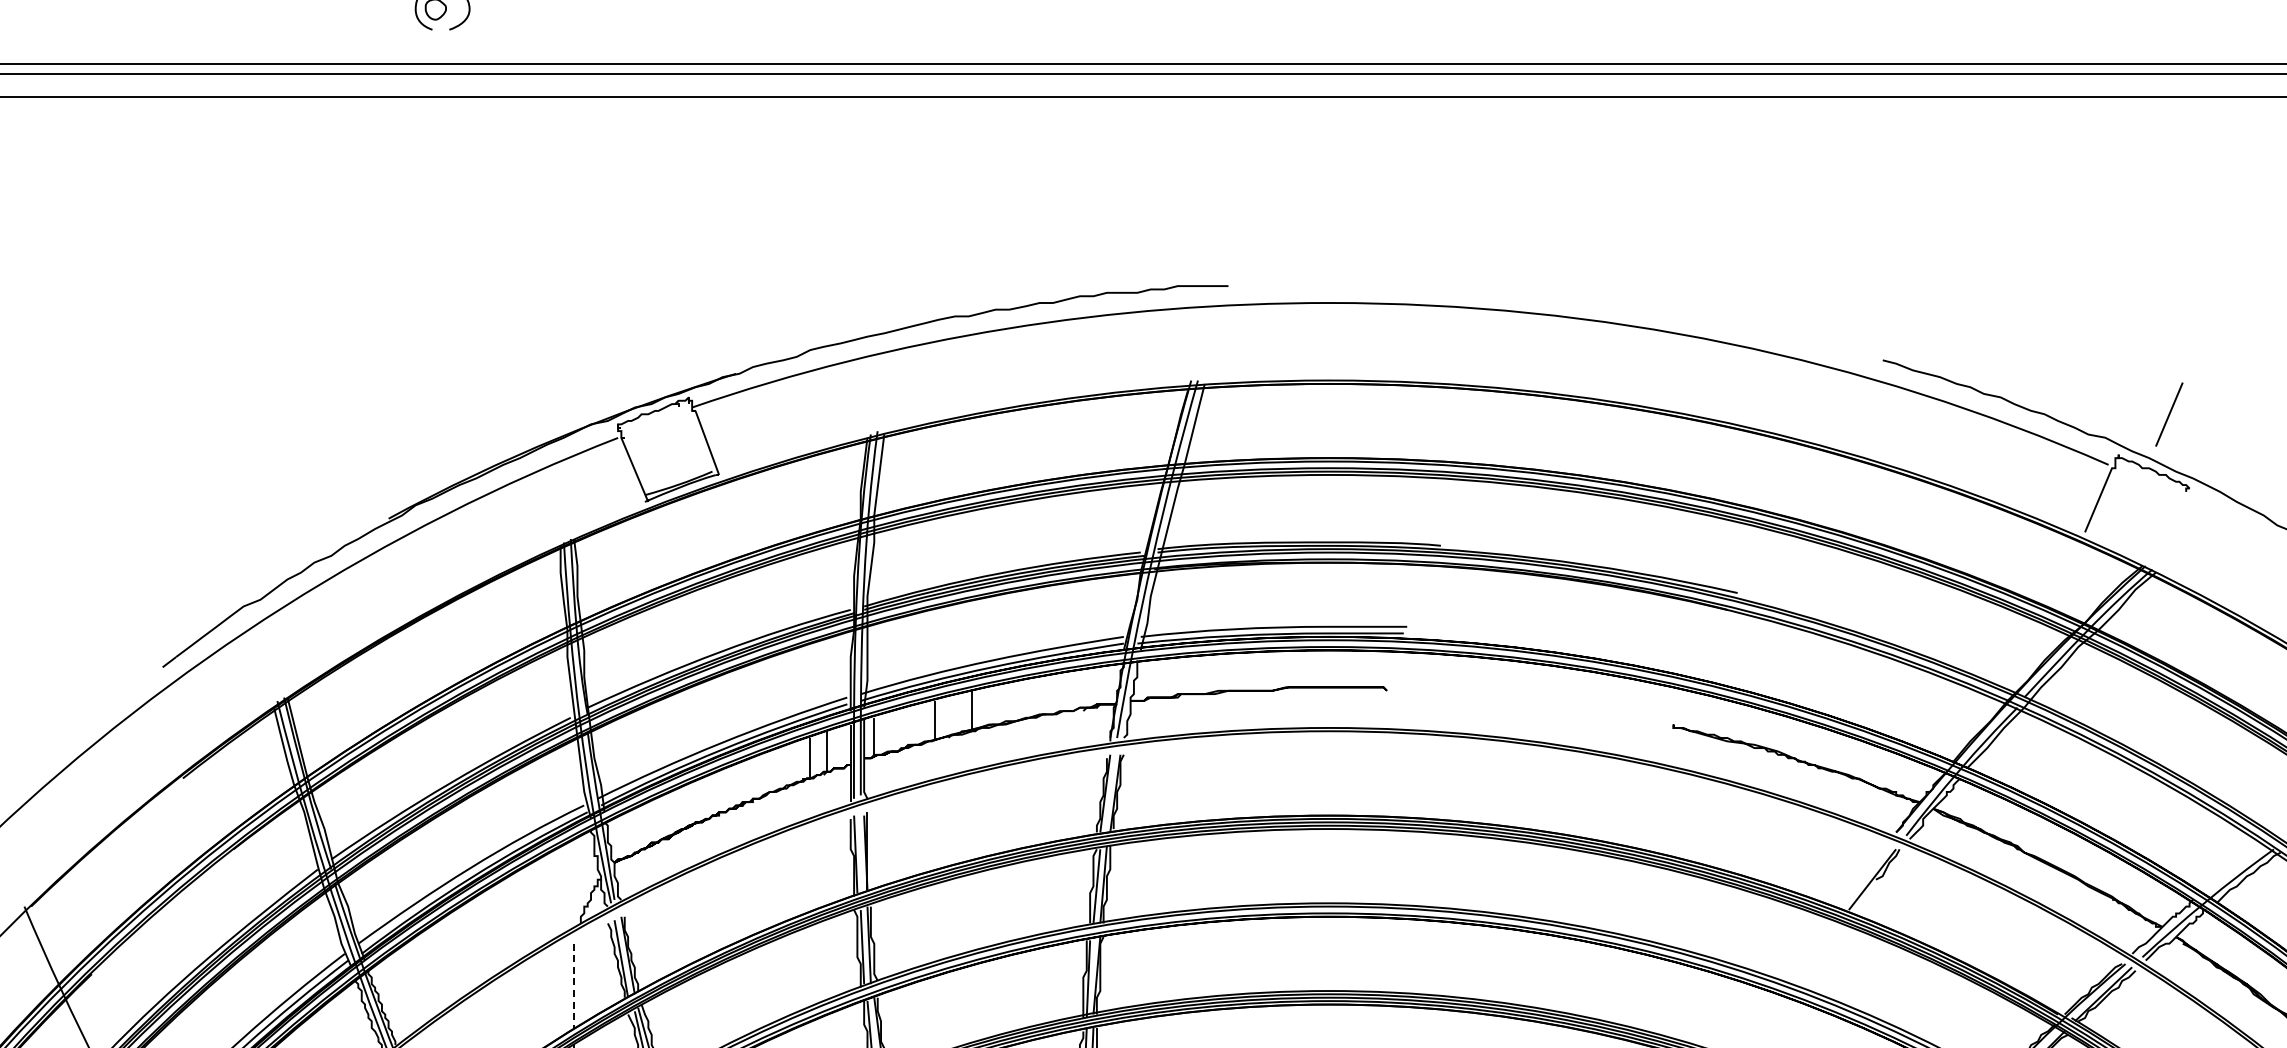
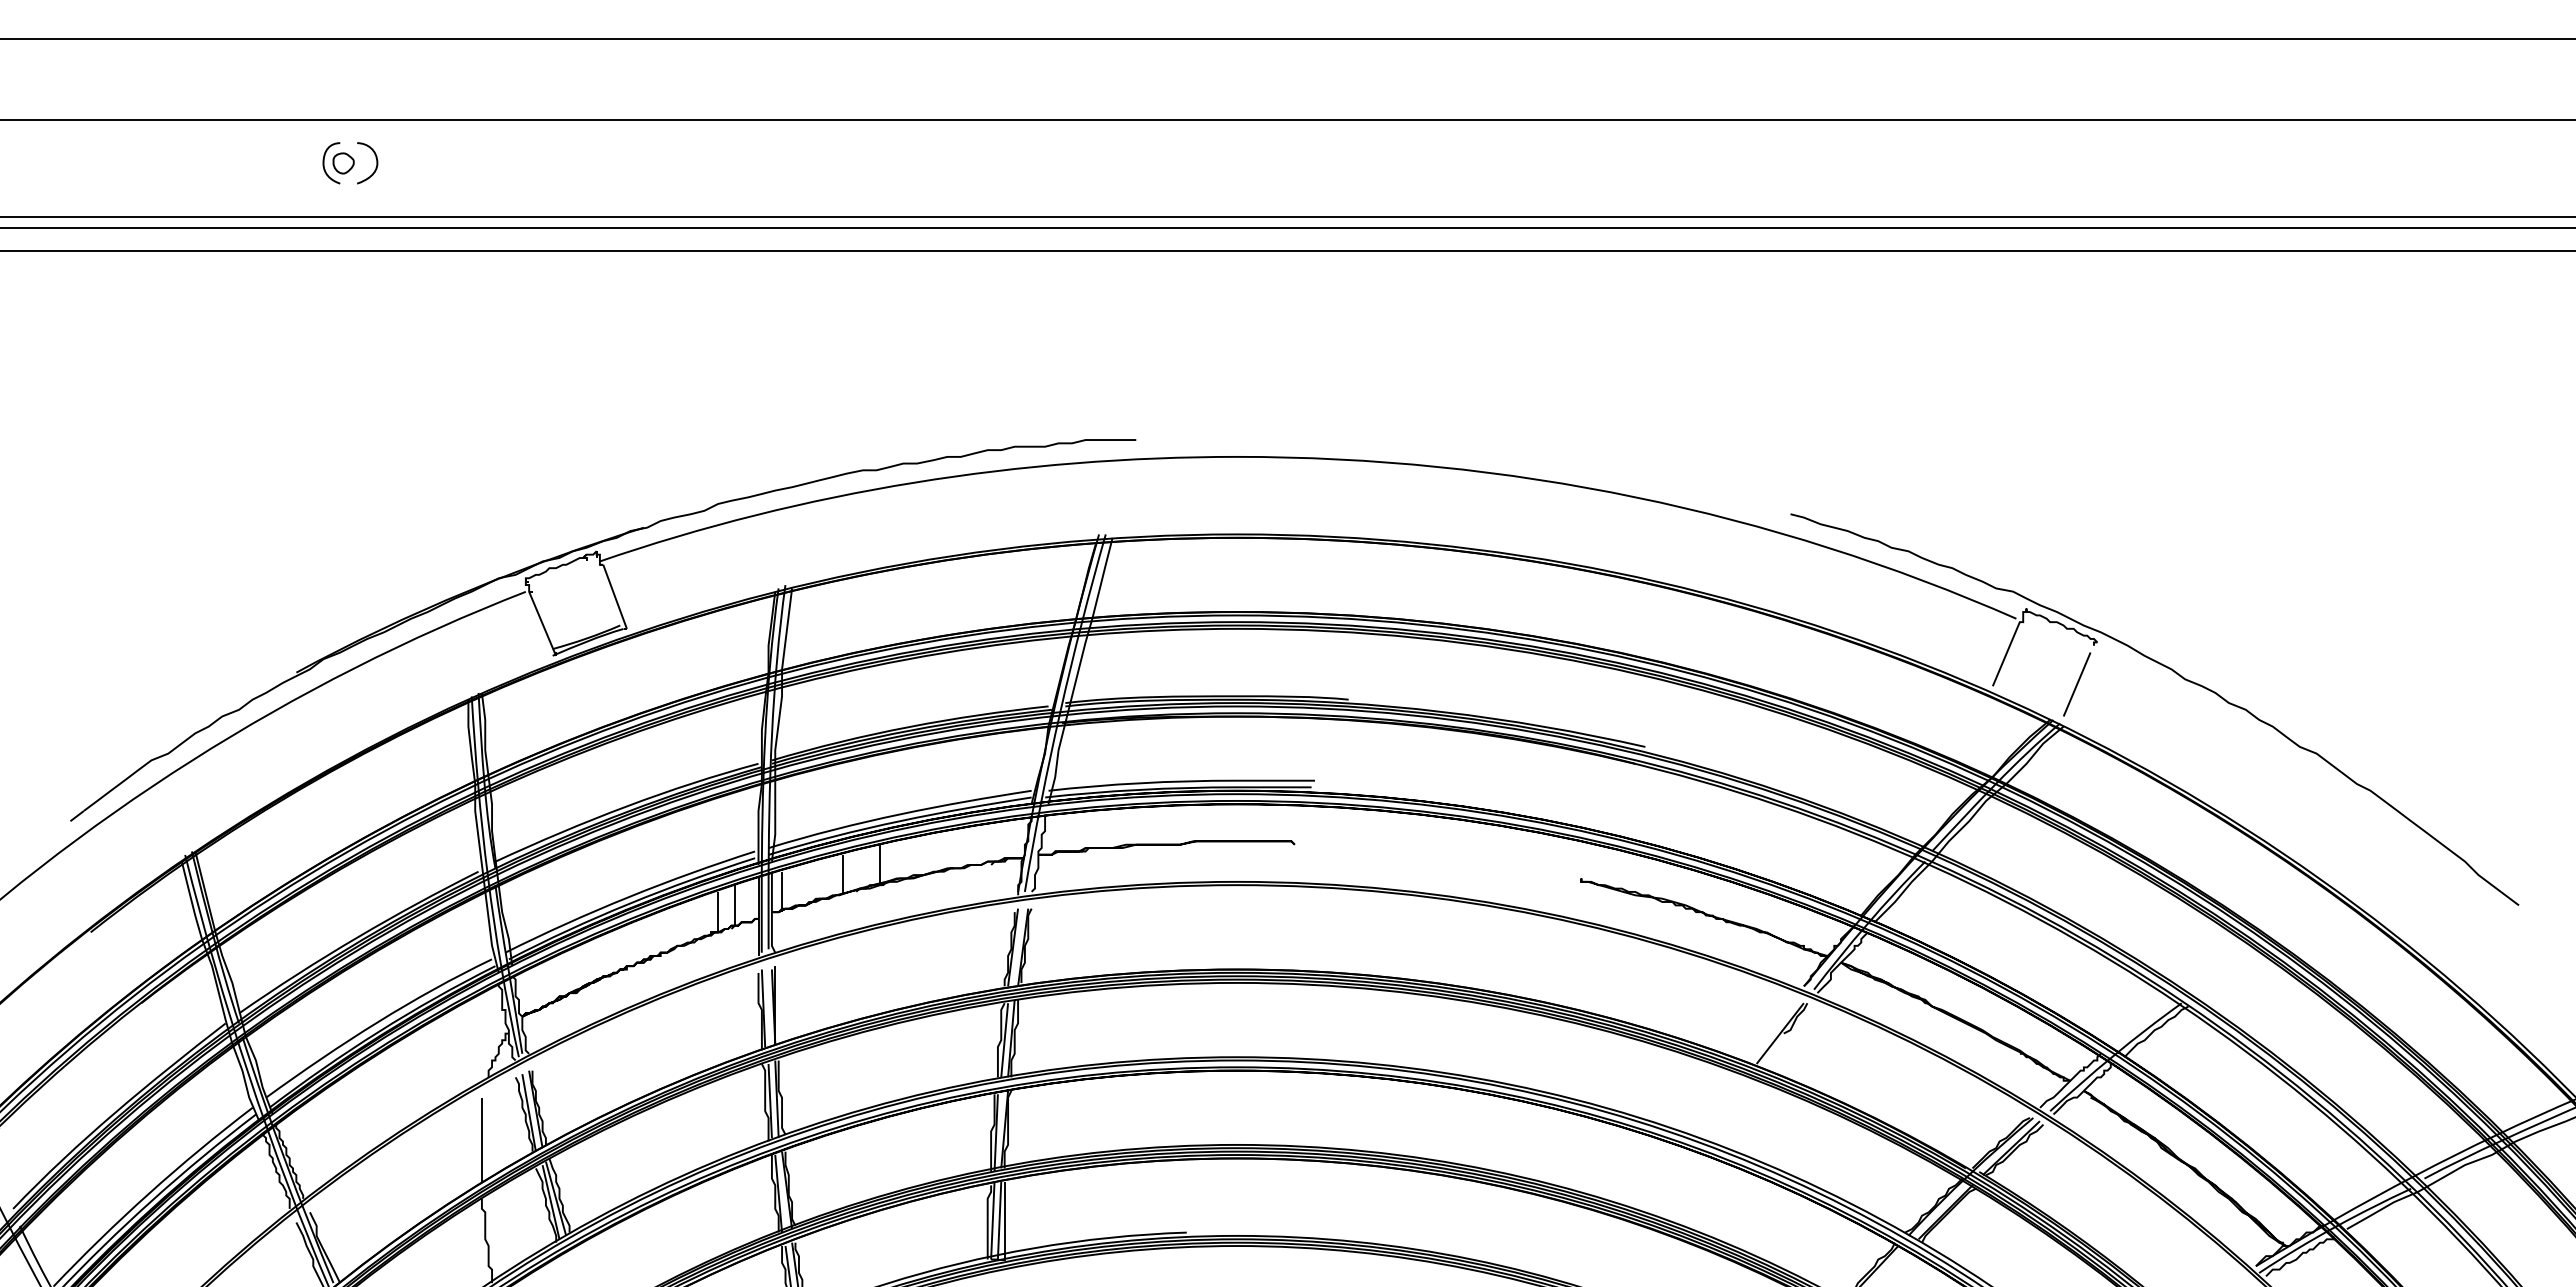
line: (2169, 414) -> (2077, 684), moved
line: (573, 986) -> (481, 1140), dashed -> solid

